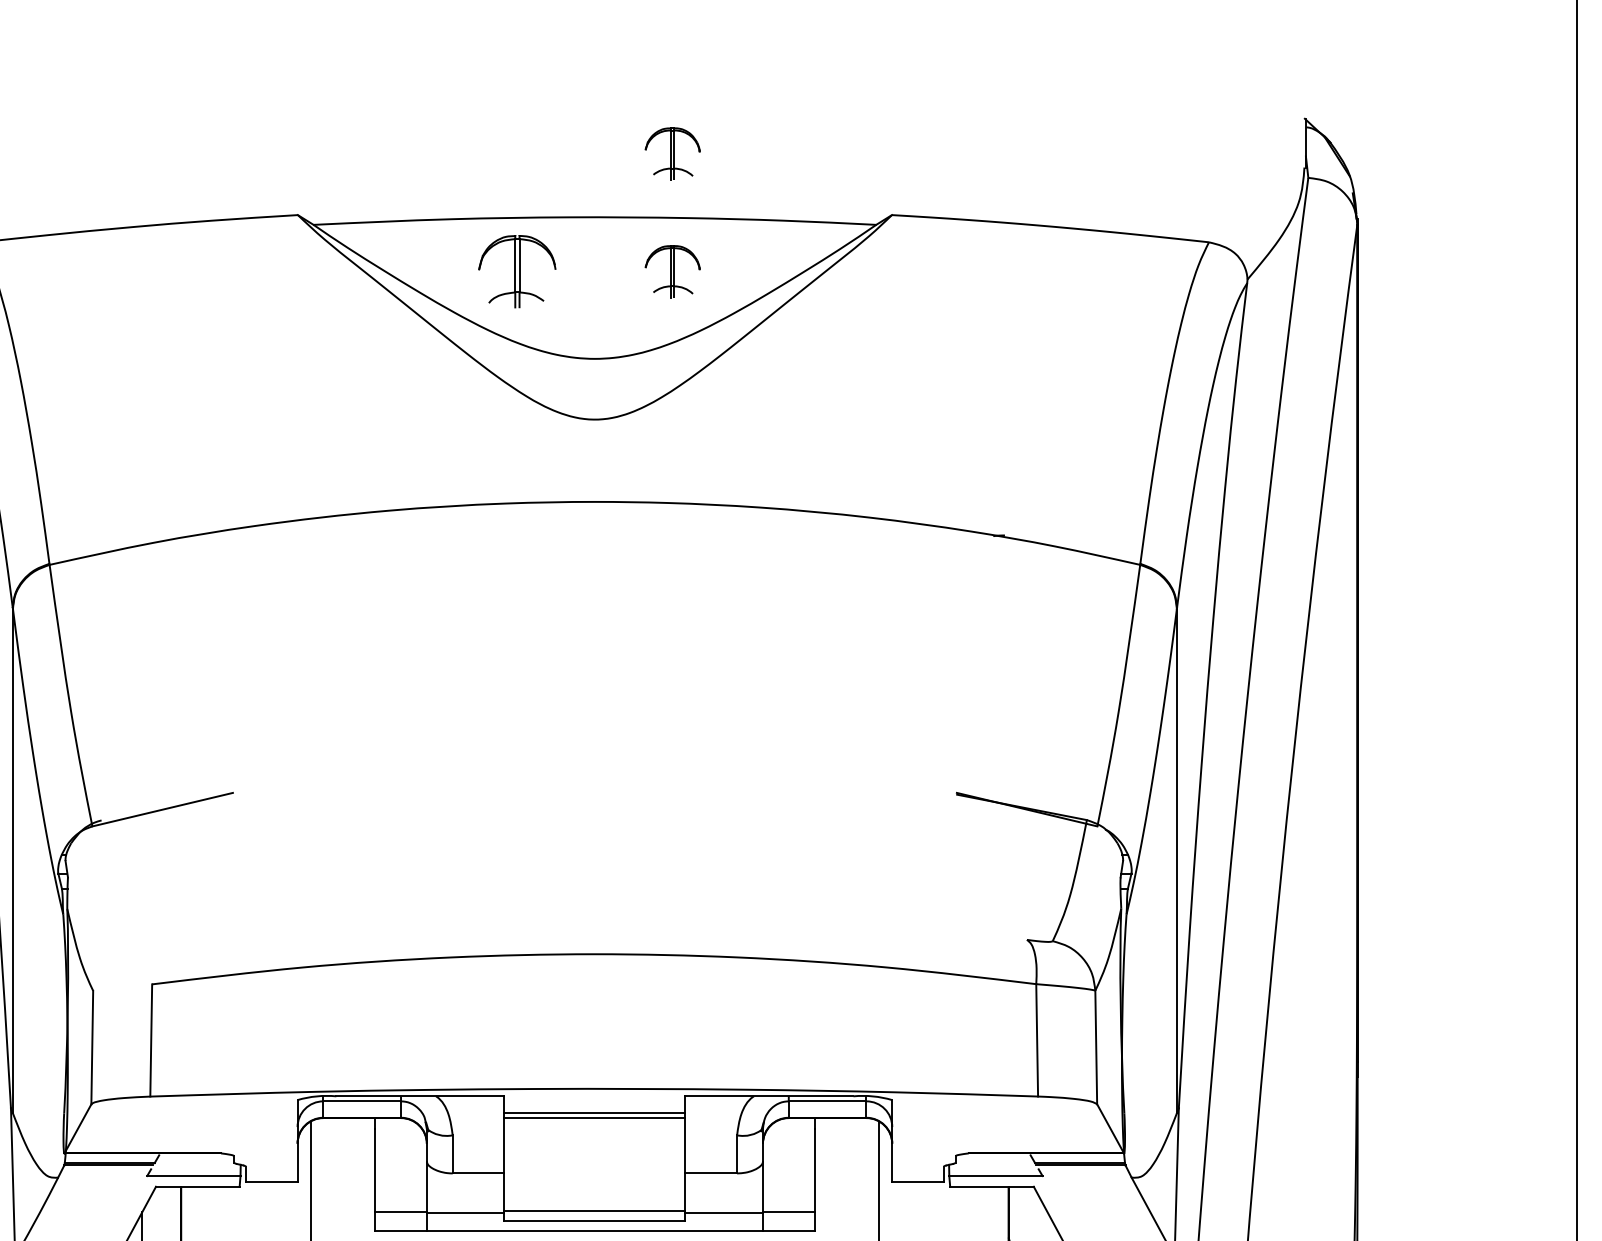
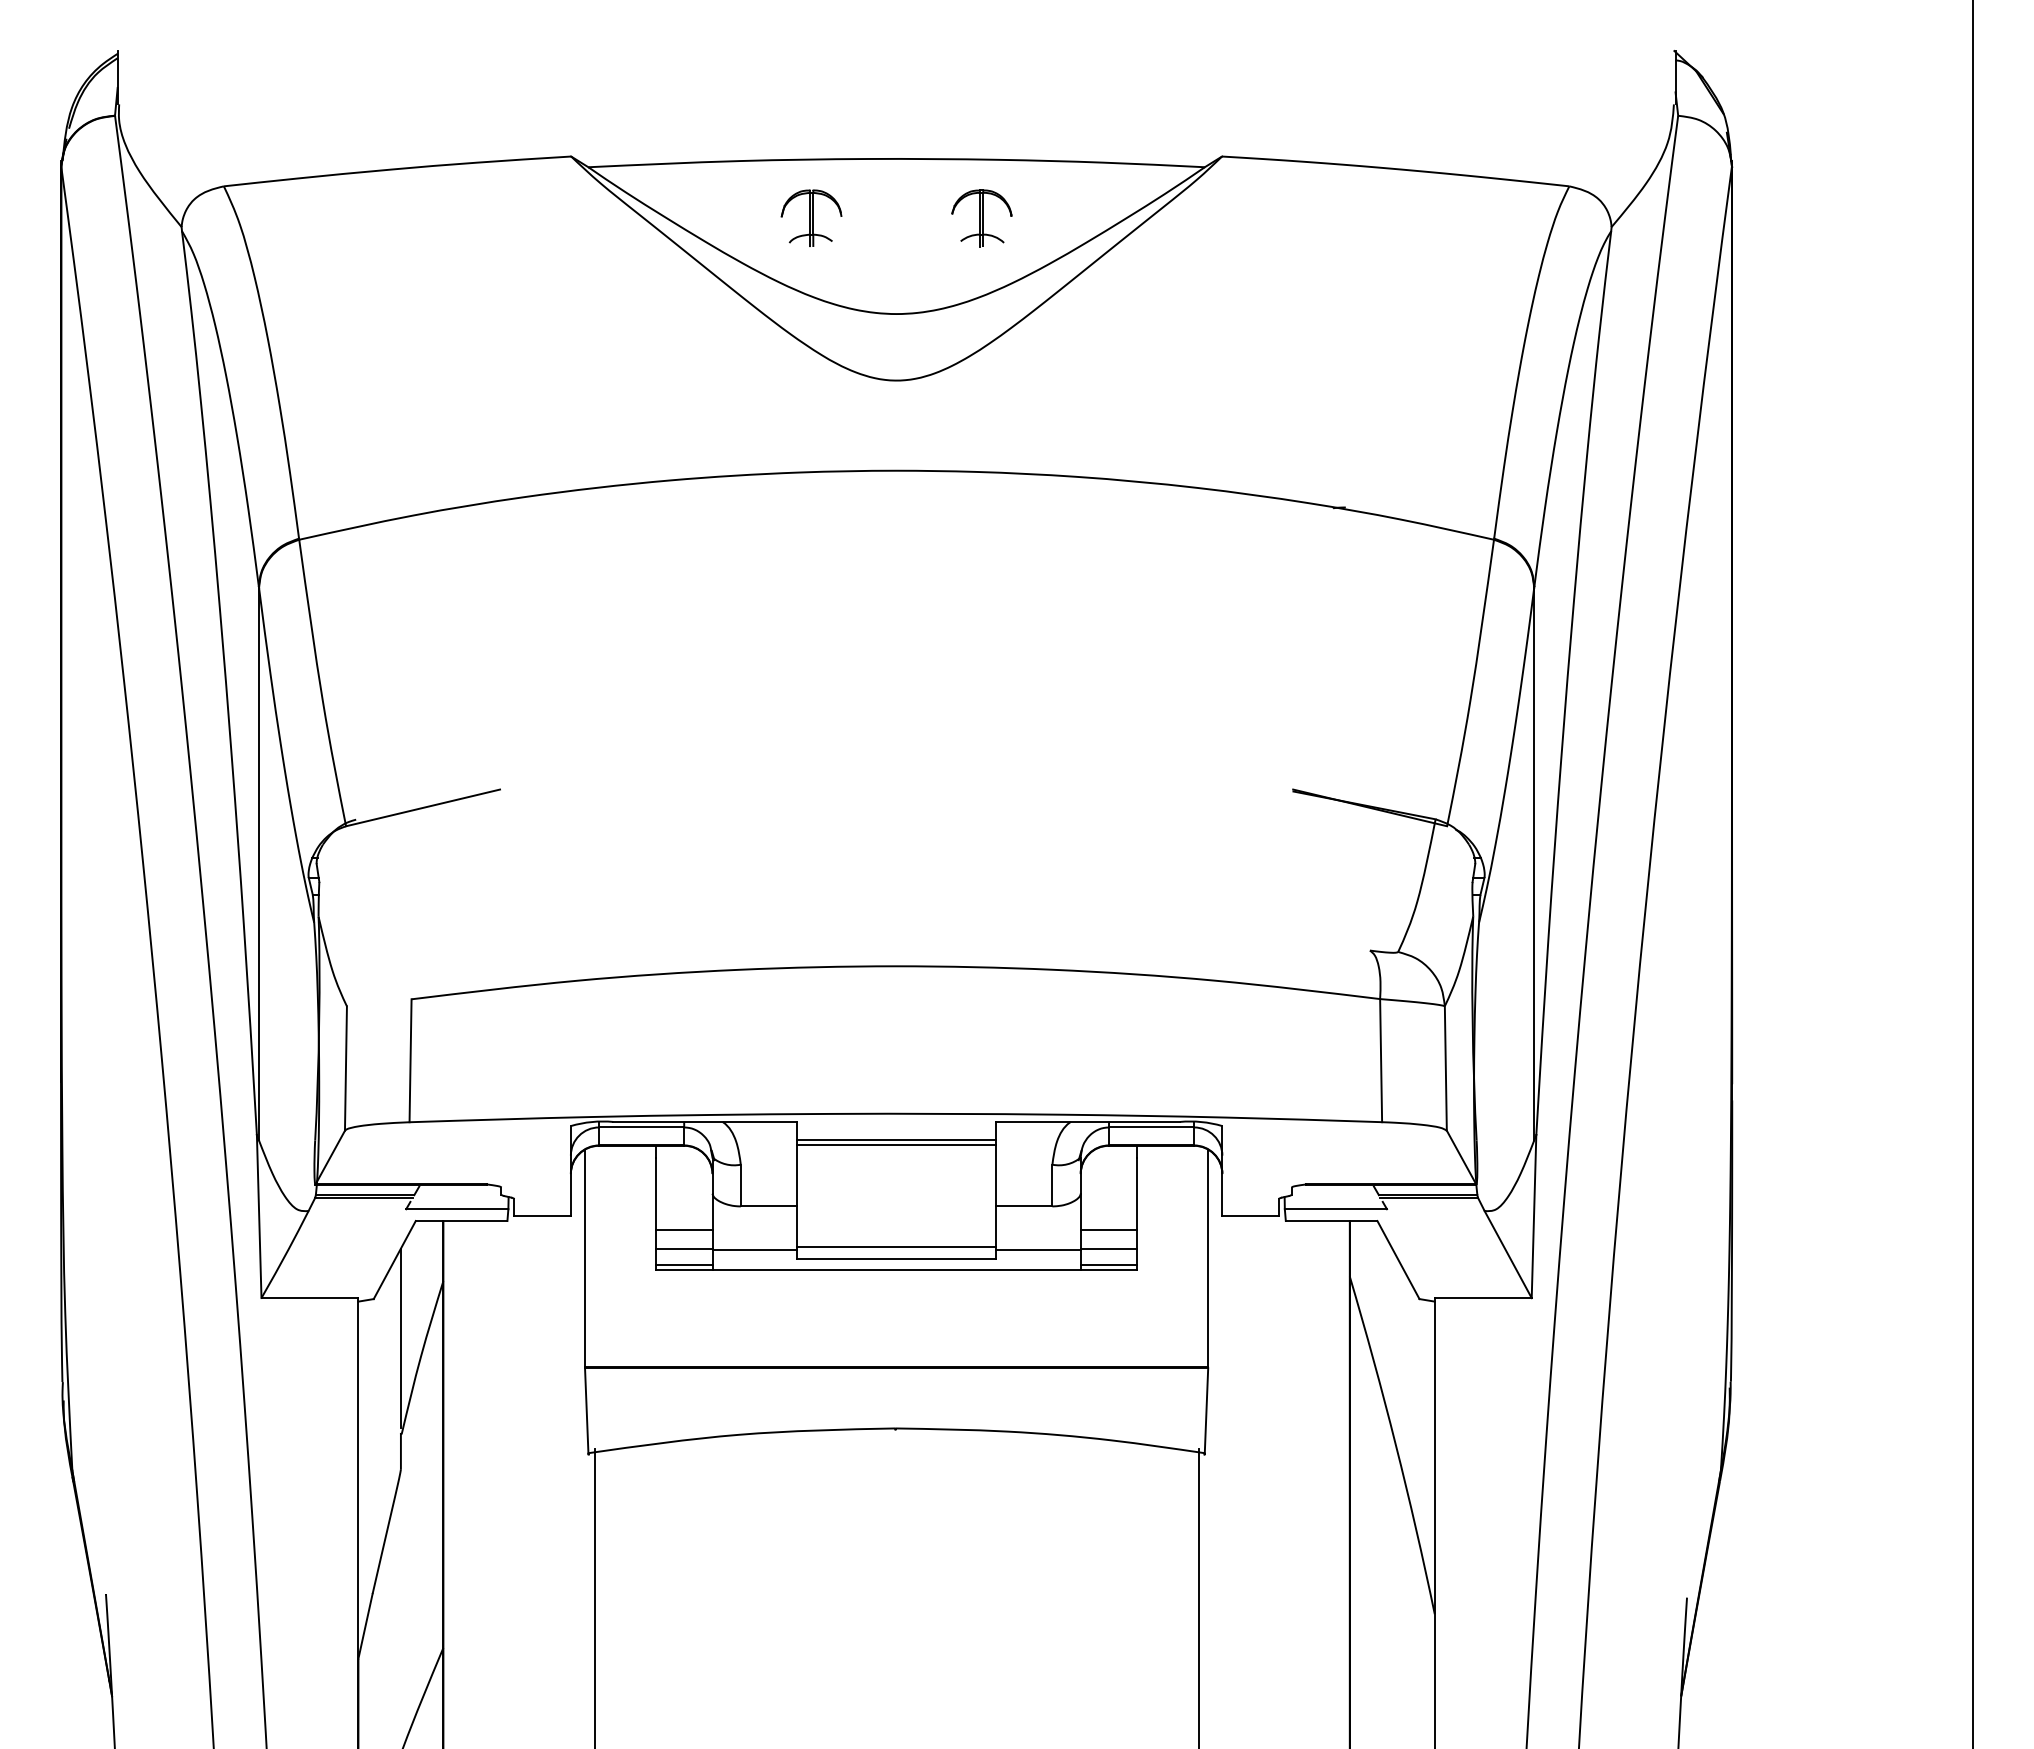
part: (672, 153) -> (981, 89), removed
part: (517, 270) -> (811, 217), size x0.71
line: (400, 1194) -> (683, 1229), added
line: (788, 1194) -> (1108, 1229), added
line: (400, 1227) -> (683, 1265), added
line: (788, 1227) -> (1108, 1265), added

